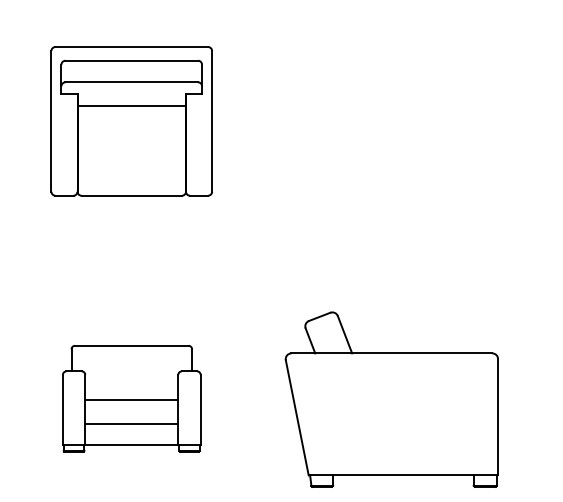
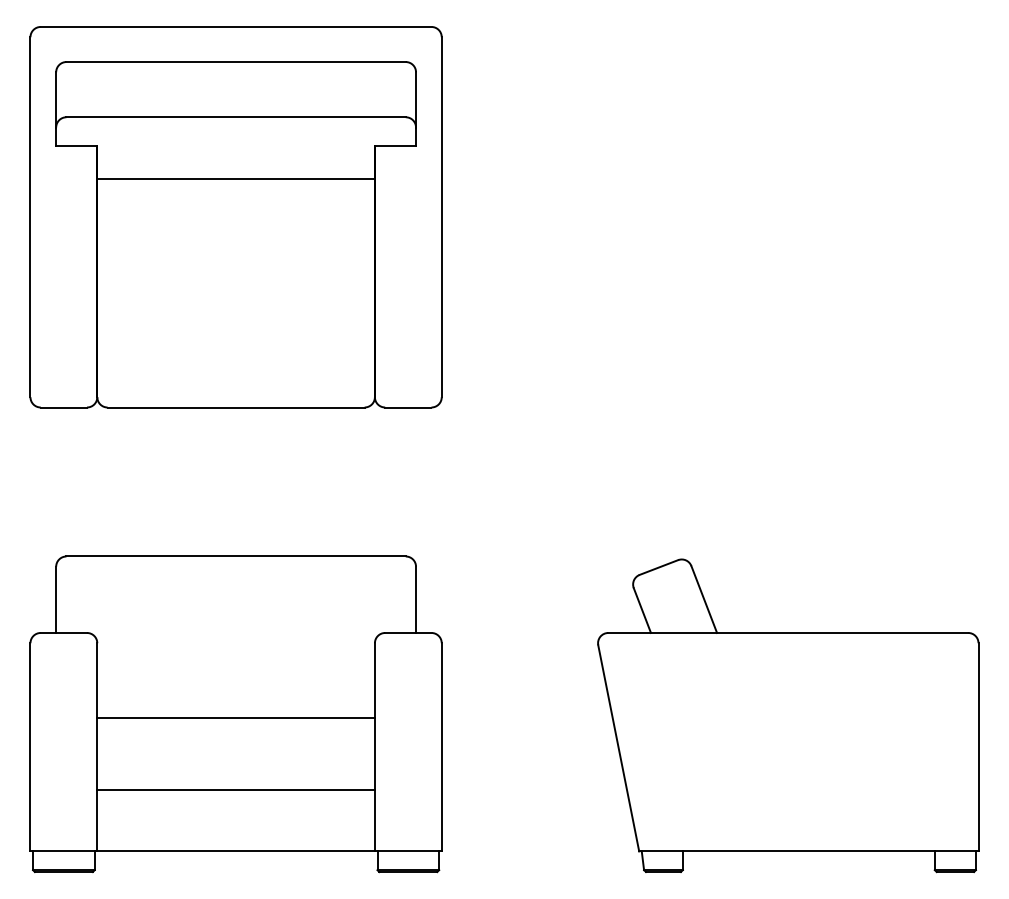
part: (131, 121) -> (235, 217), size x1.43
part: (131, 398) -> (235, 713), size x1.67
part: (391, 399) -> (787, 715), moved

